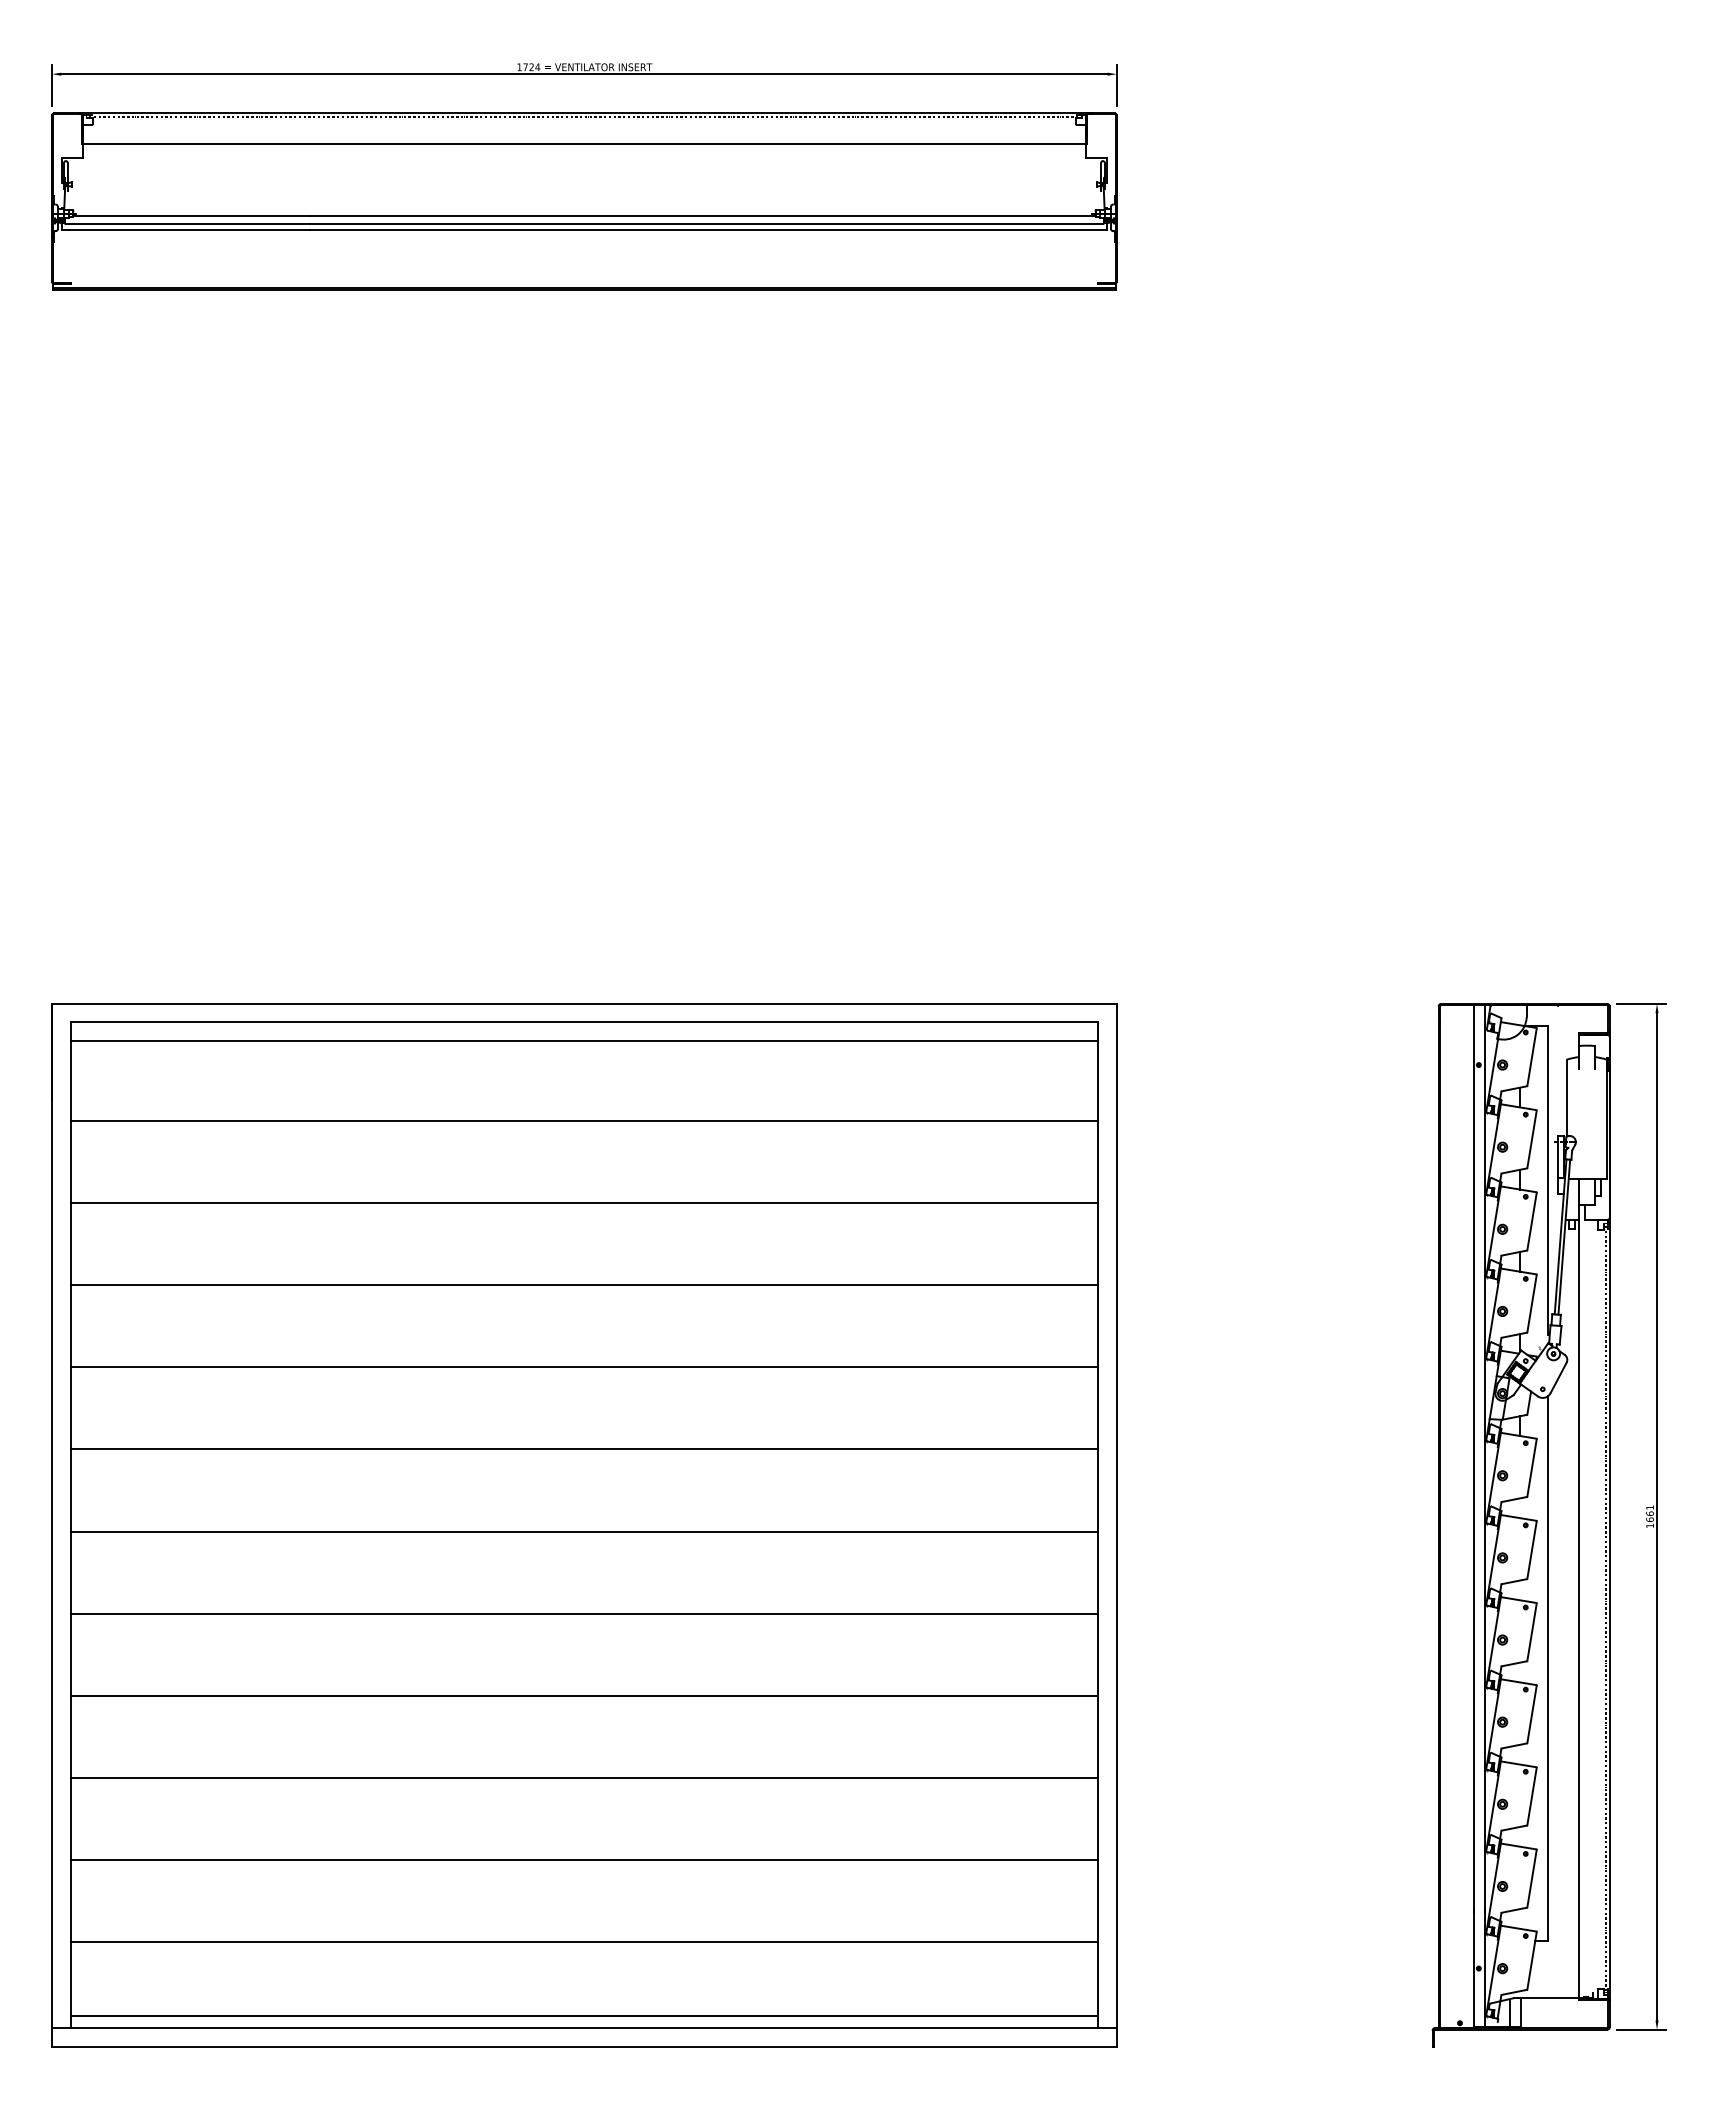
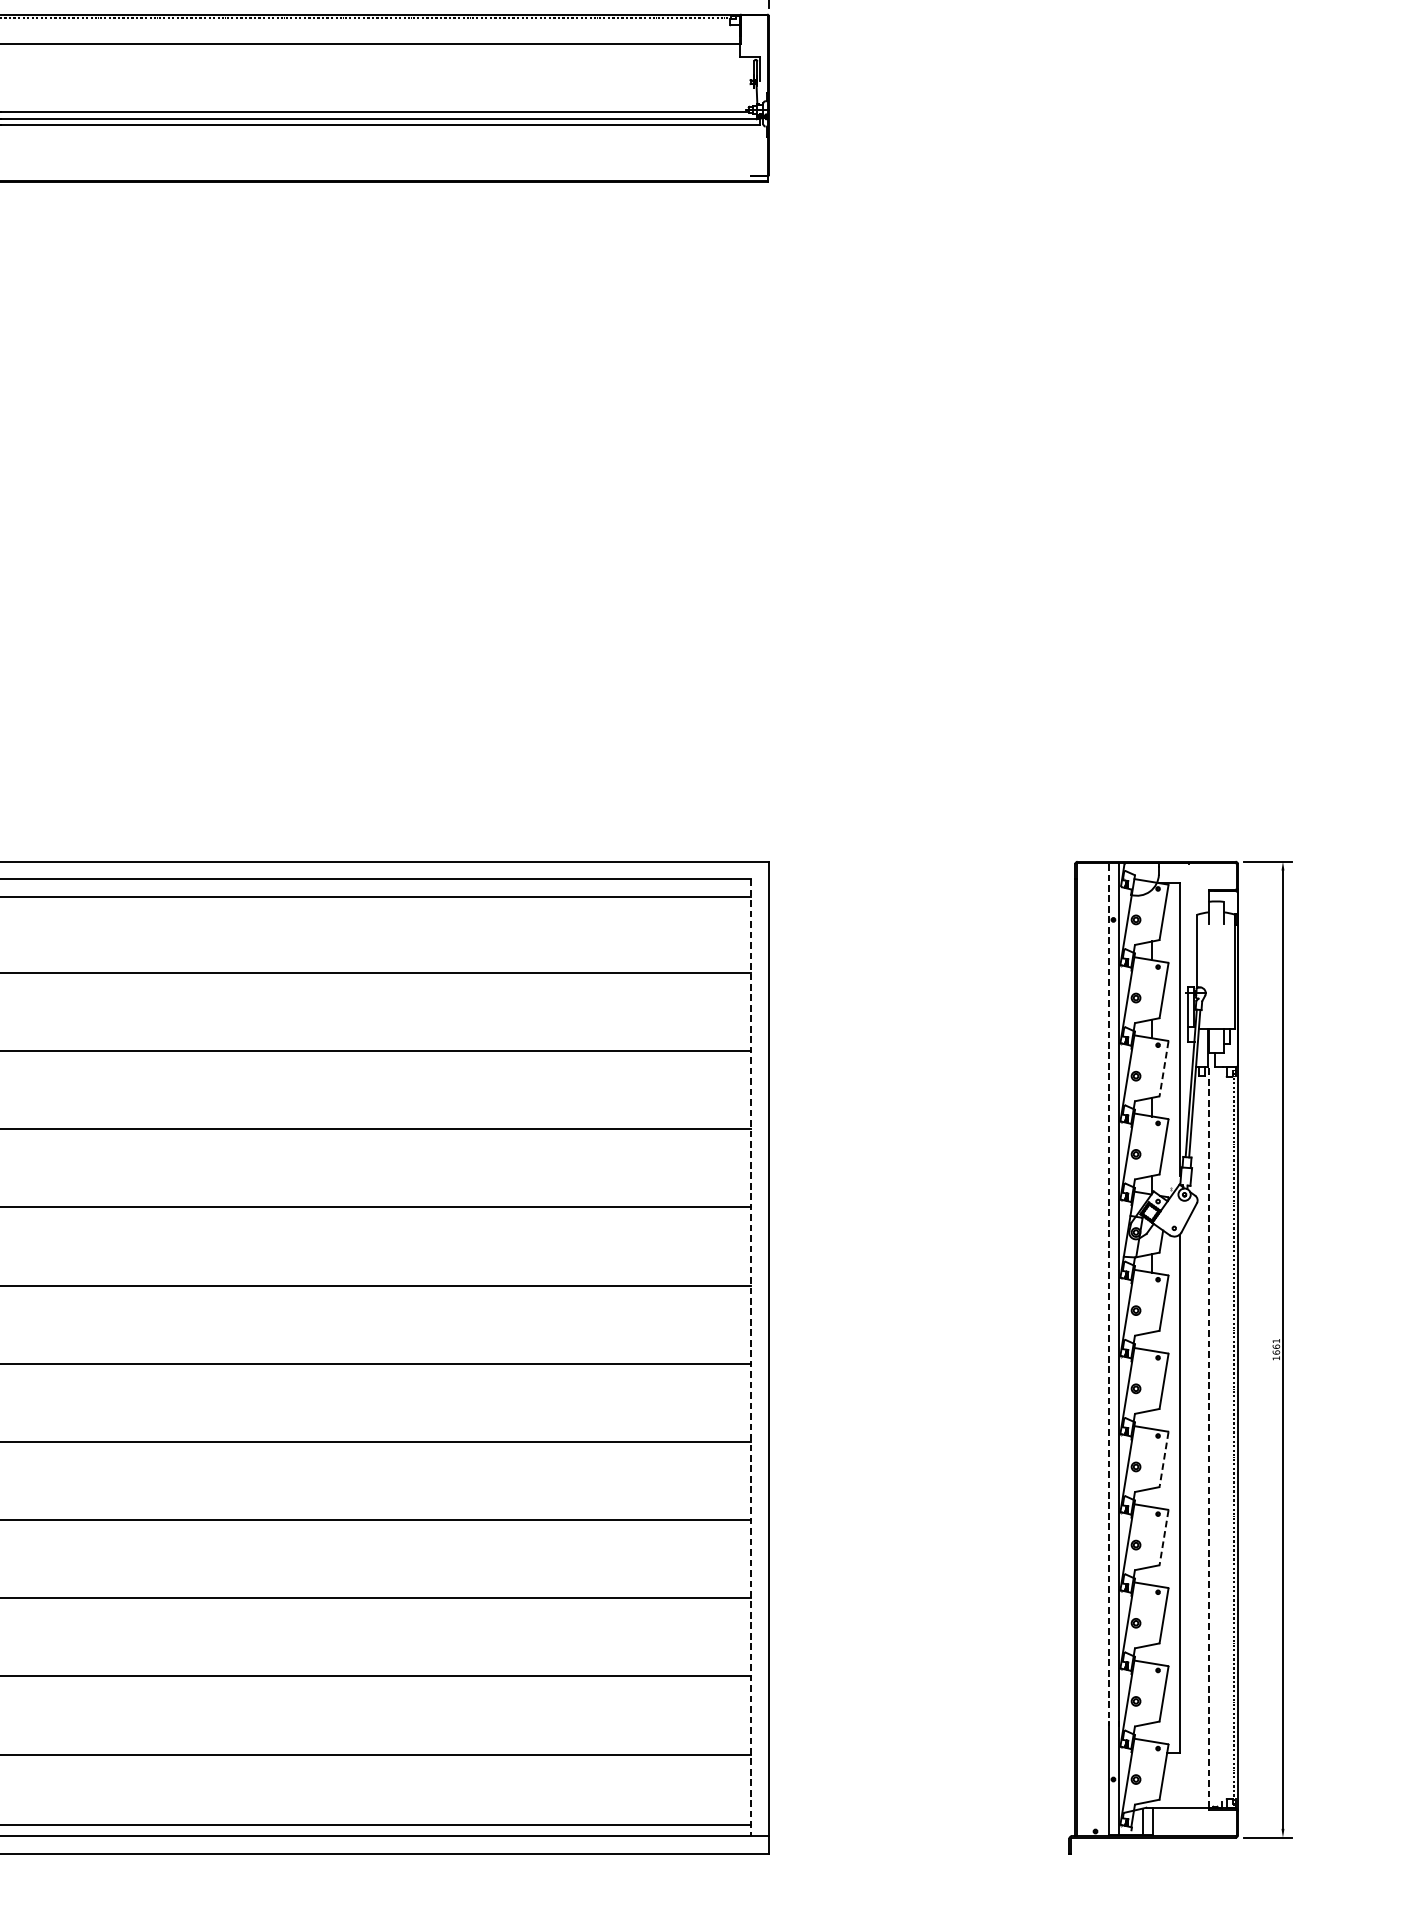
line: (1532, 1221) -> (1164, 1068), solid -> dashed
line: (1474, 1460) -> (1109, 1296), solid -> dashed
line: (1098, 1525) -> (751, 1357), solid -> dashed
line: (1578, 1609) -> (1208, 1437), solid -> dashed
line: (1532, 1632) -> (1164, 1459), solid -> dashed
line: (1532, 1714) -> (1164, 1537), solid -> dashed

